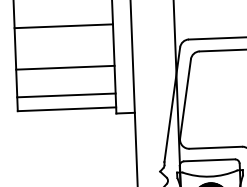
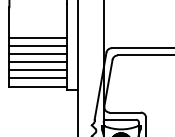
line: (64, 39) -> (38, 45), added
line: (64, 53) -> (38, 53), added
line: (66, 82) -> (38, 70), added

